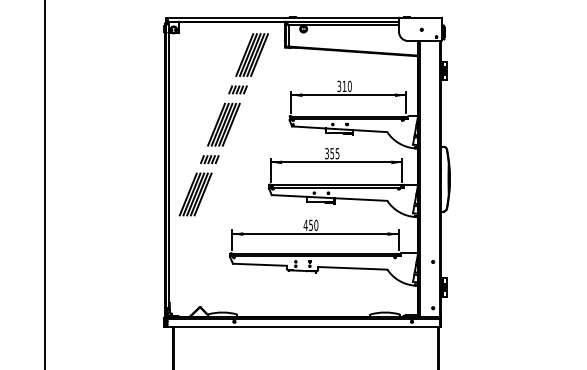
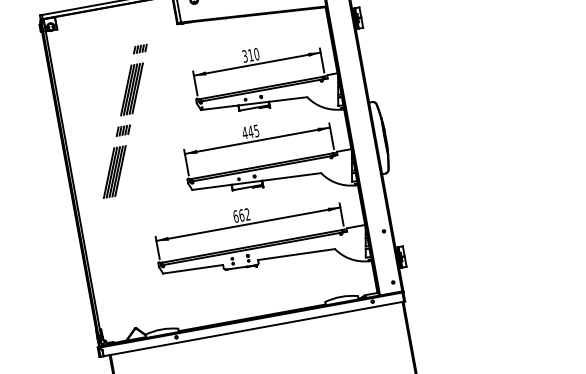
part: (223, 124) -> (124, 121), size x0.7
text: (329, 153) -> (247, 132), 355 -> 445
text: (310, 224) -> (241, 214), 450 -> 662

